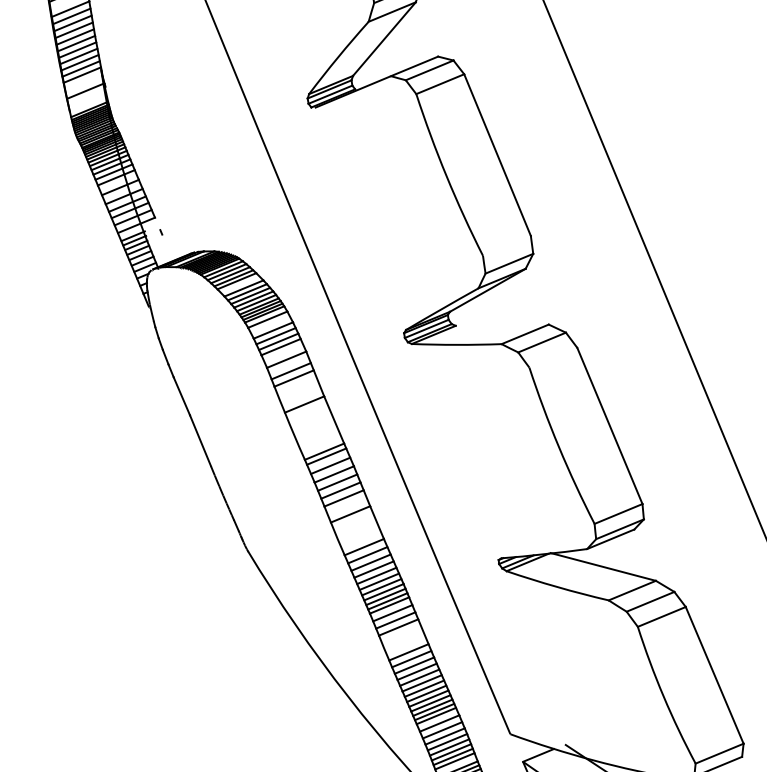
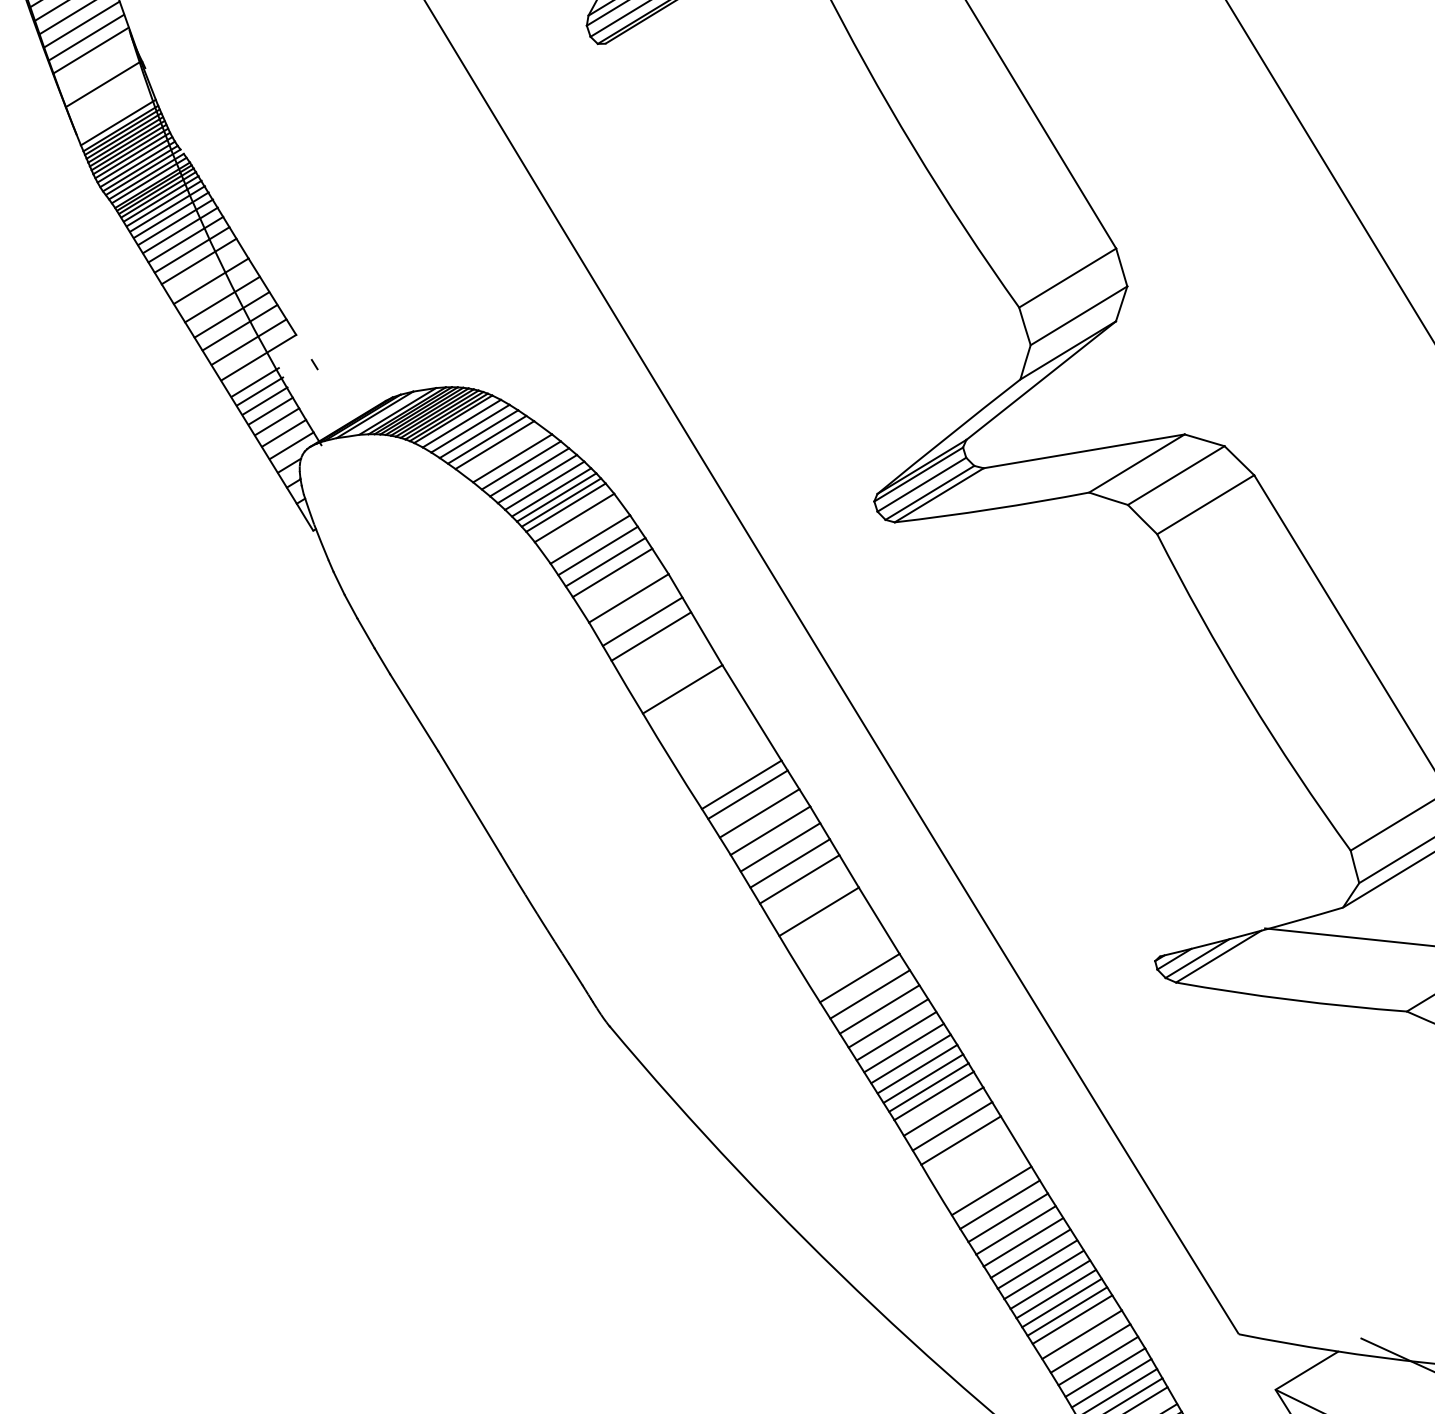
line: (506, 245) -> (1066, 277), added
line: (501, 324) -> (1082, 450), added
line: (553, 357) -> (1205, 504), added

